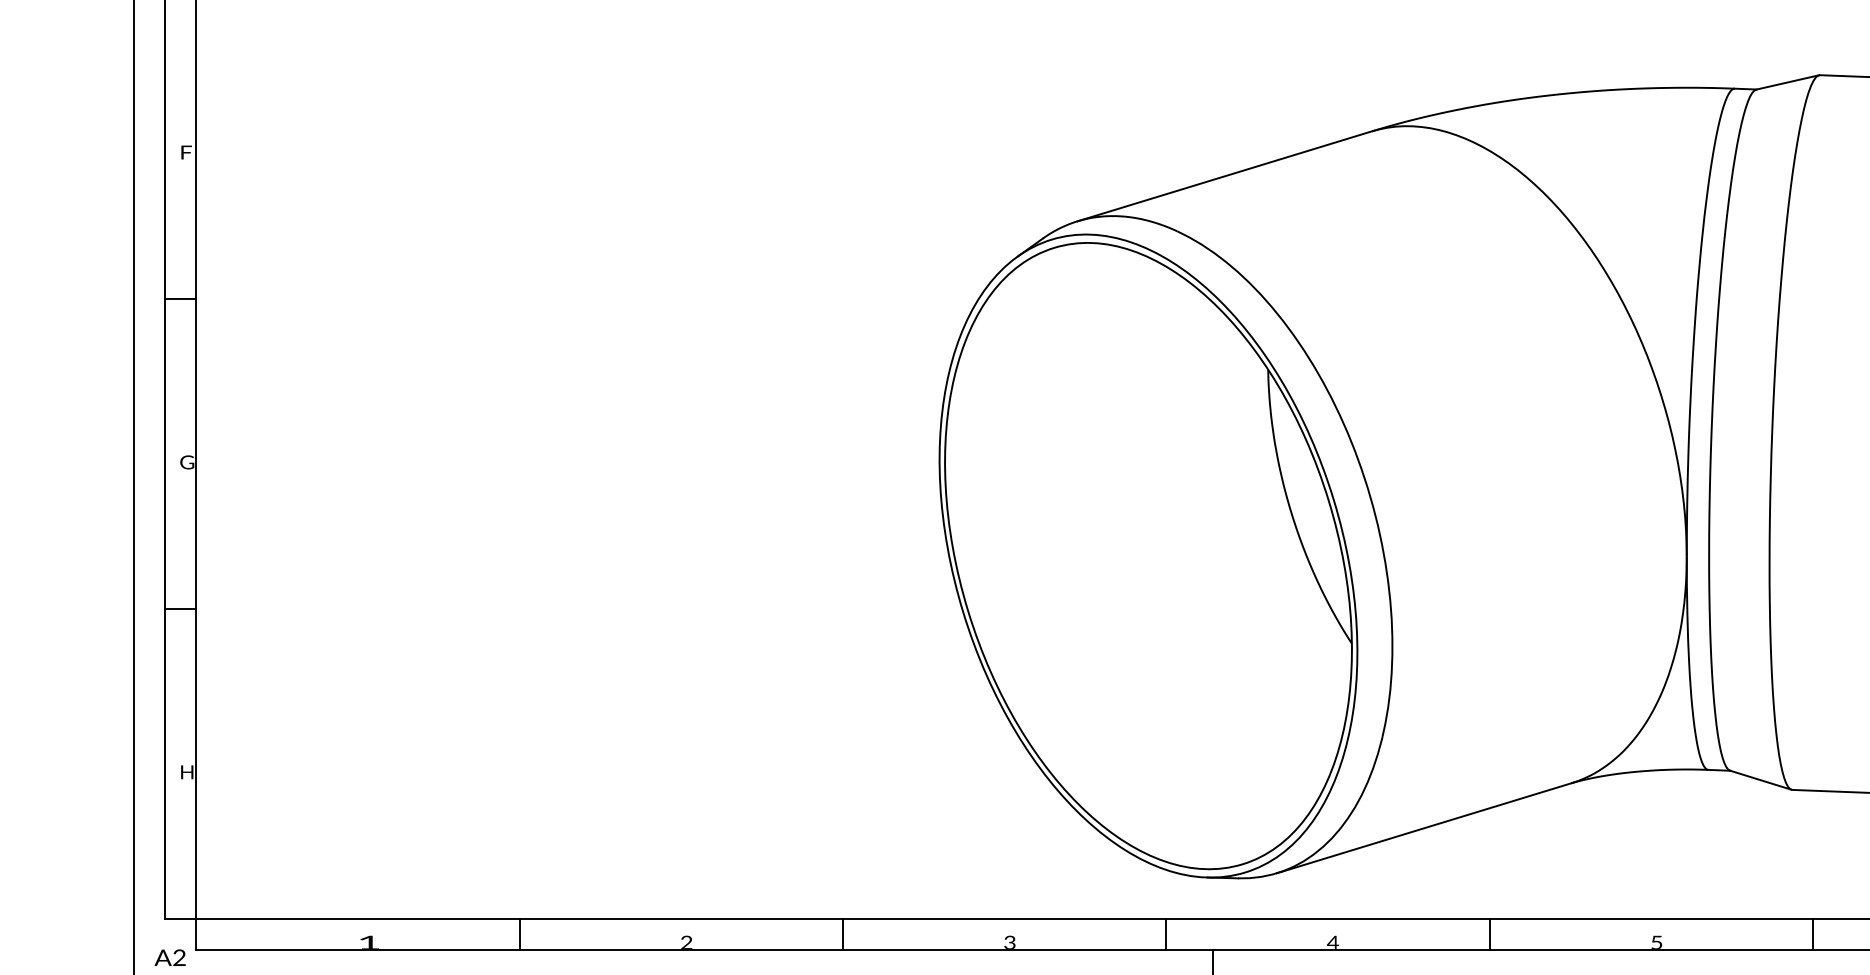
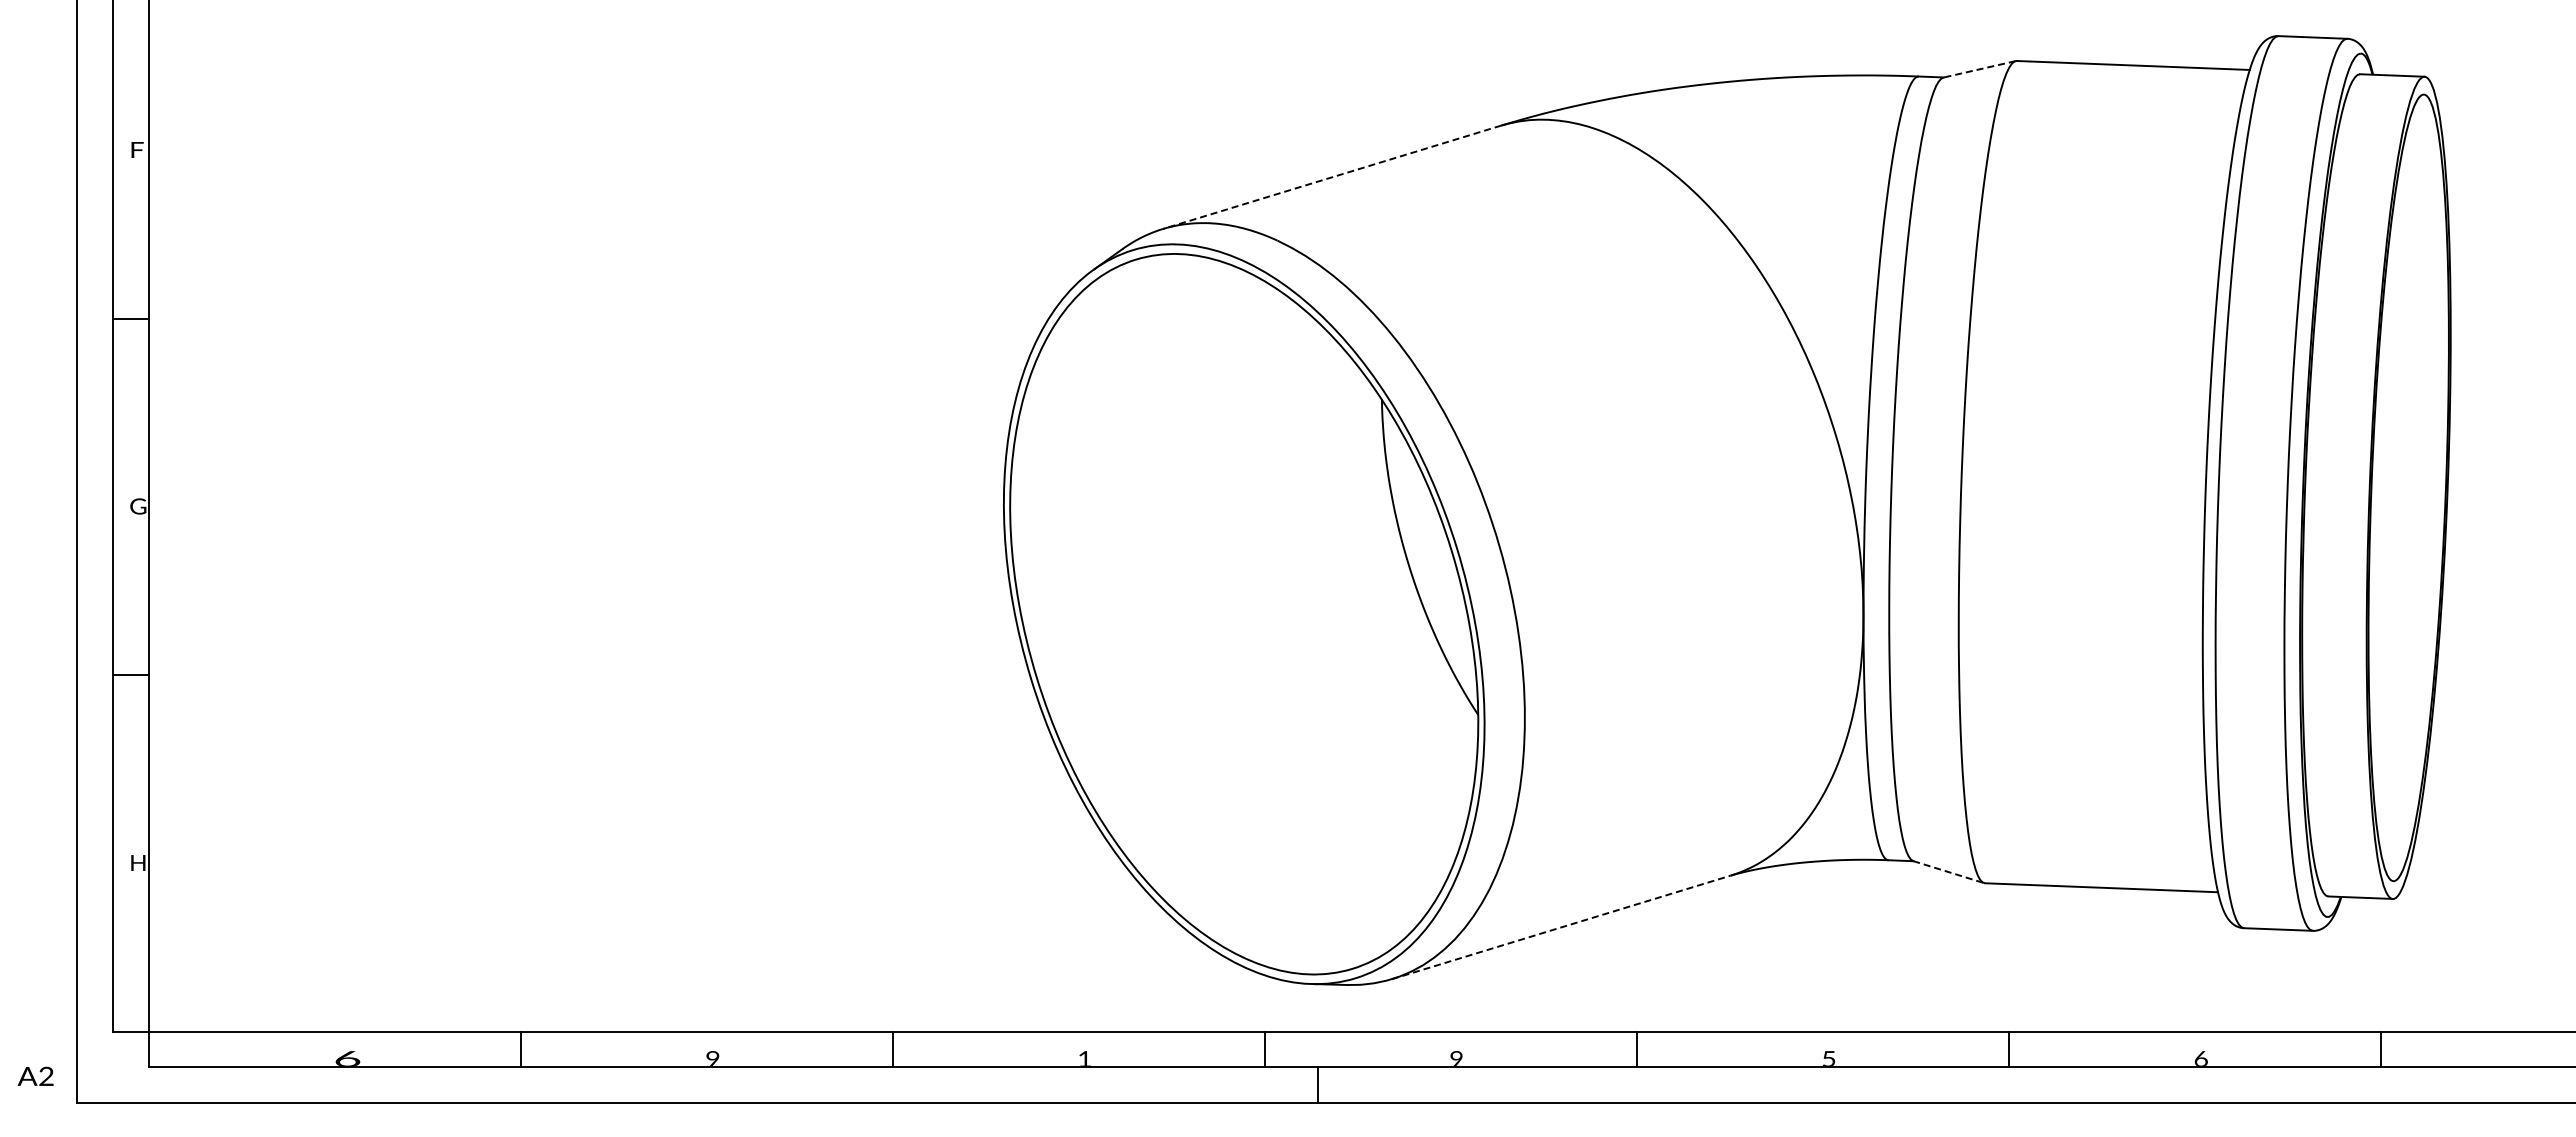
line: (1787, 82) -> (1979, 69), solid -> dashed
line: (1224, 176) -> (1331, 177), solid -> dashed
line: (1761, 780) -> (1949, 872), solid -> dashed
line: (1424, 828) -> (1561, 927), solid -> dashed
text: (369, 942) -> (347, 1058), 1 -> 6
text: (686, 942) -> (712, 1058), 2 -> 9
text: (1009, 942) -> (1084, 1058), 3 -> 1
text: (1332, 942) -> (1456, 1058), 4 -> 9
text: (170, 957) -> (35, 1075), moved

